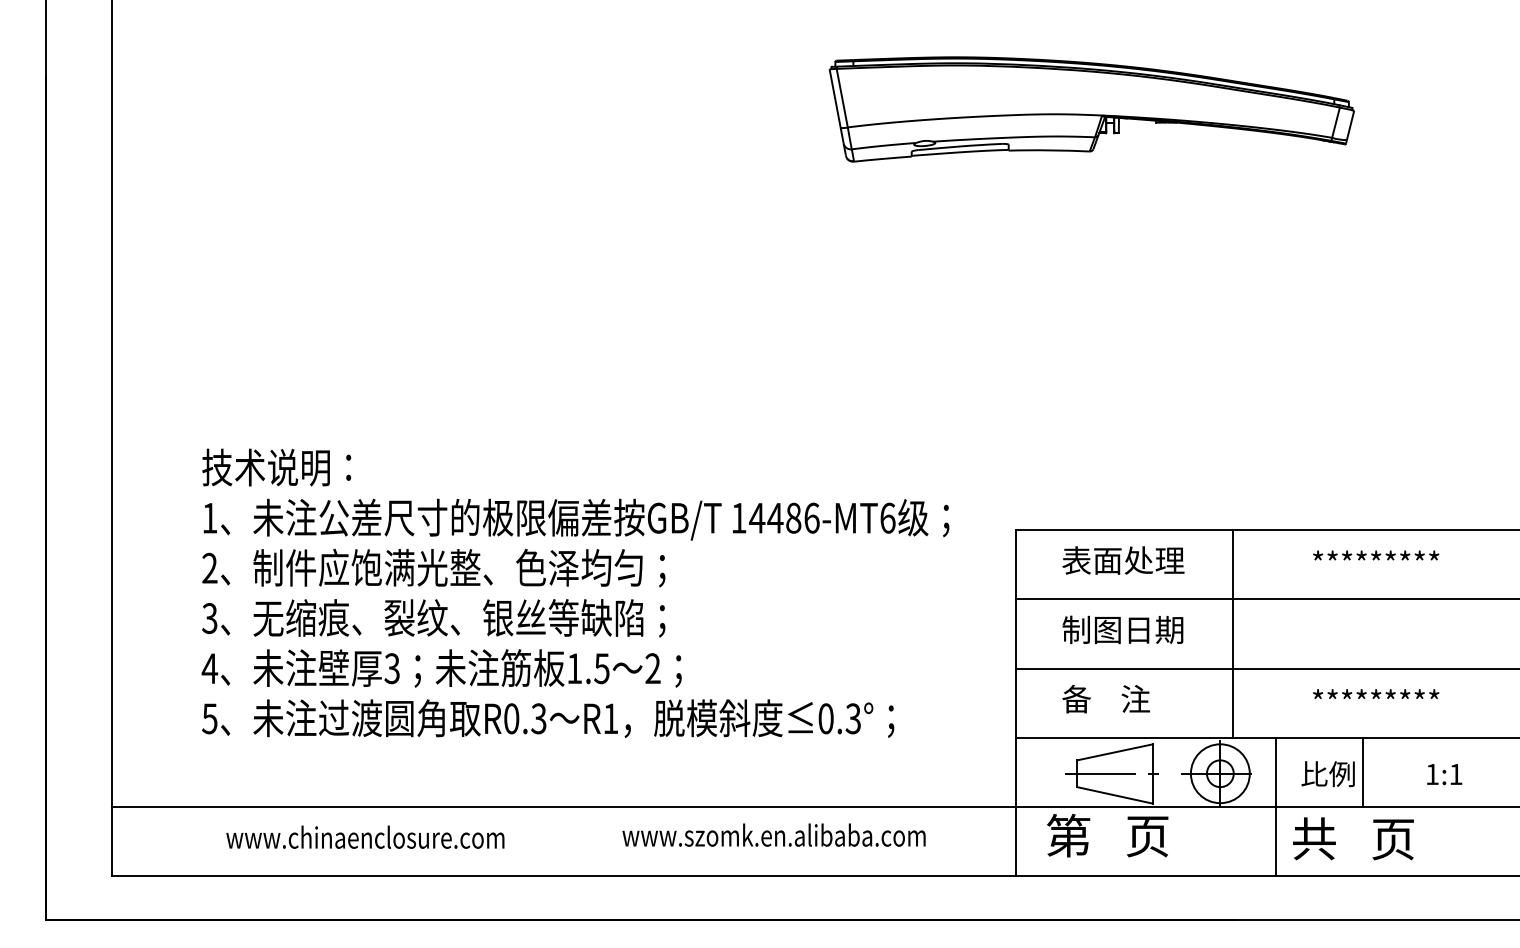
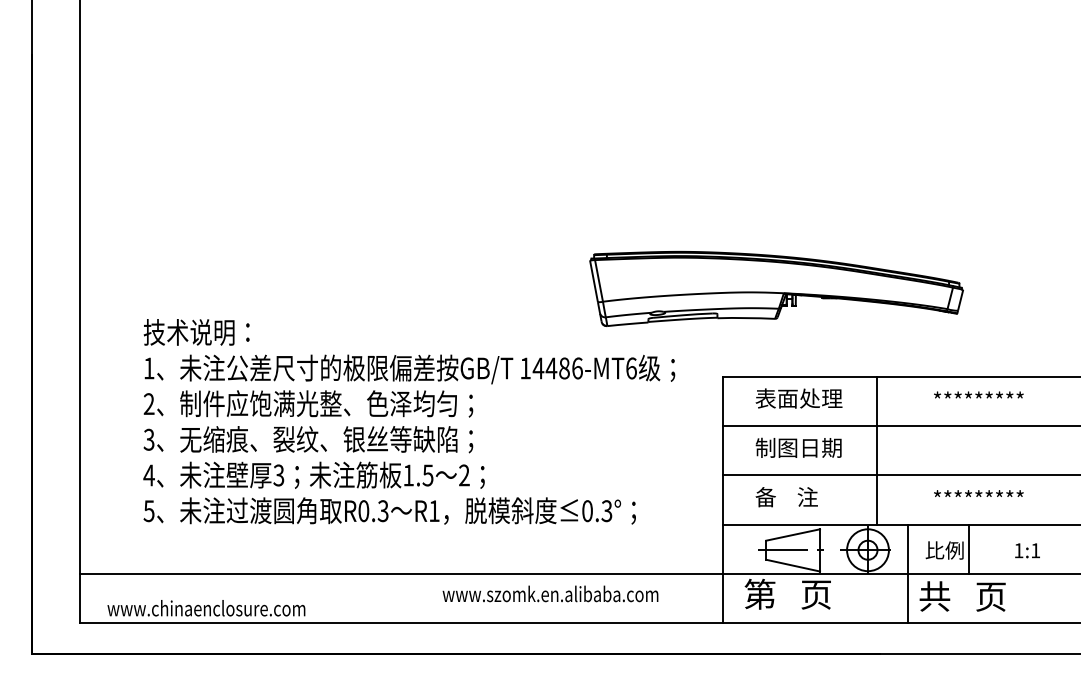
part: (1091, 109) -> (776, 288), moved
text: (365, 836) -> (206, 607), moved

